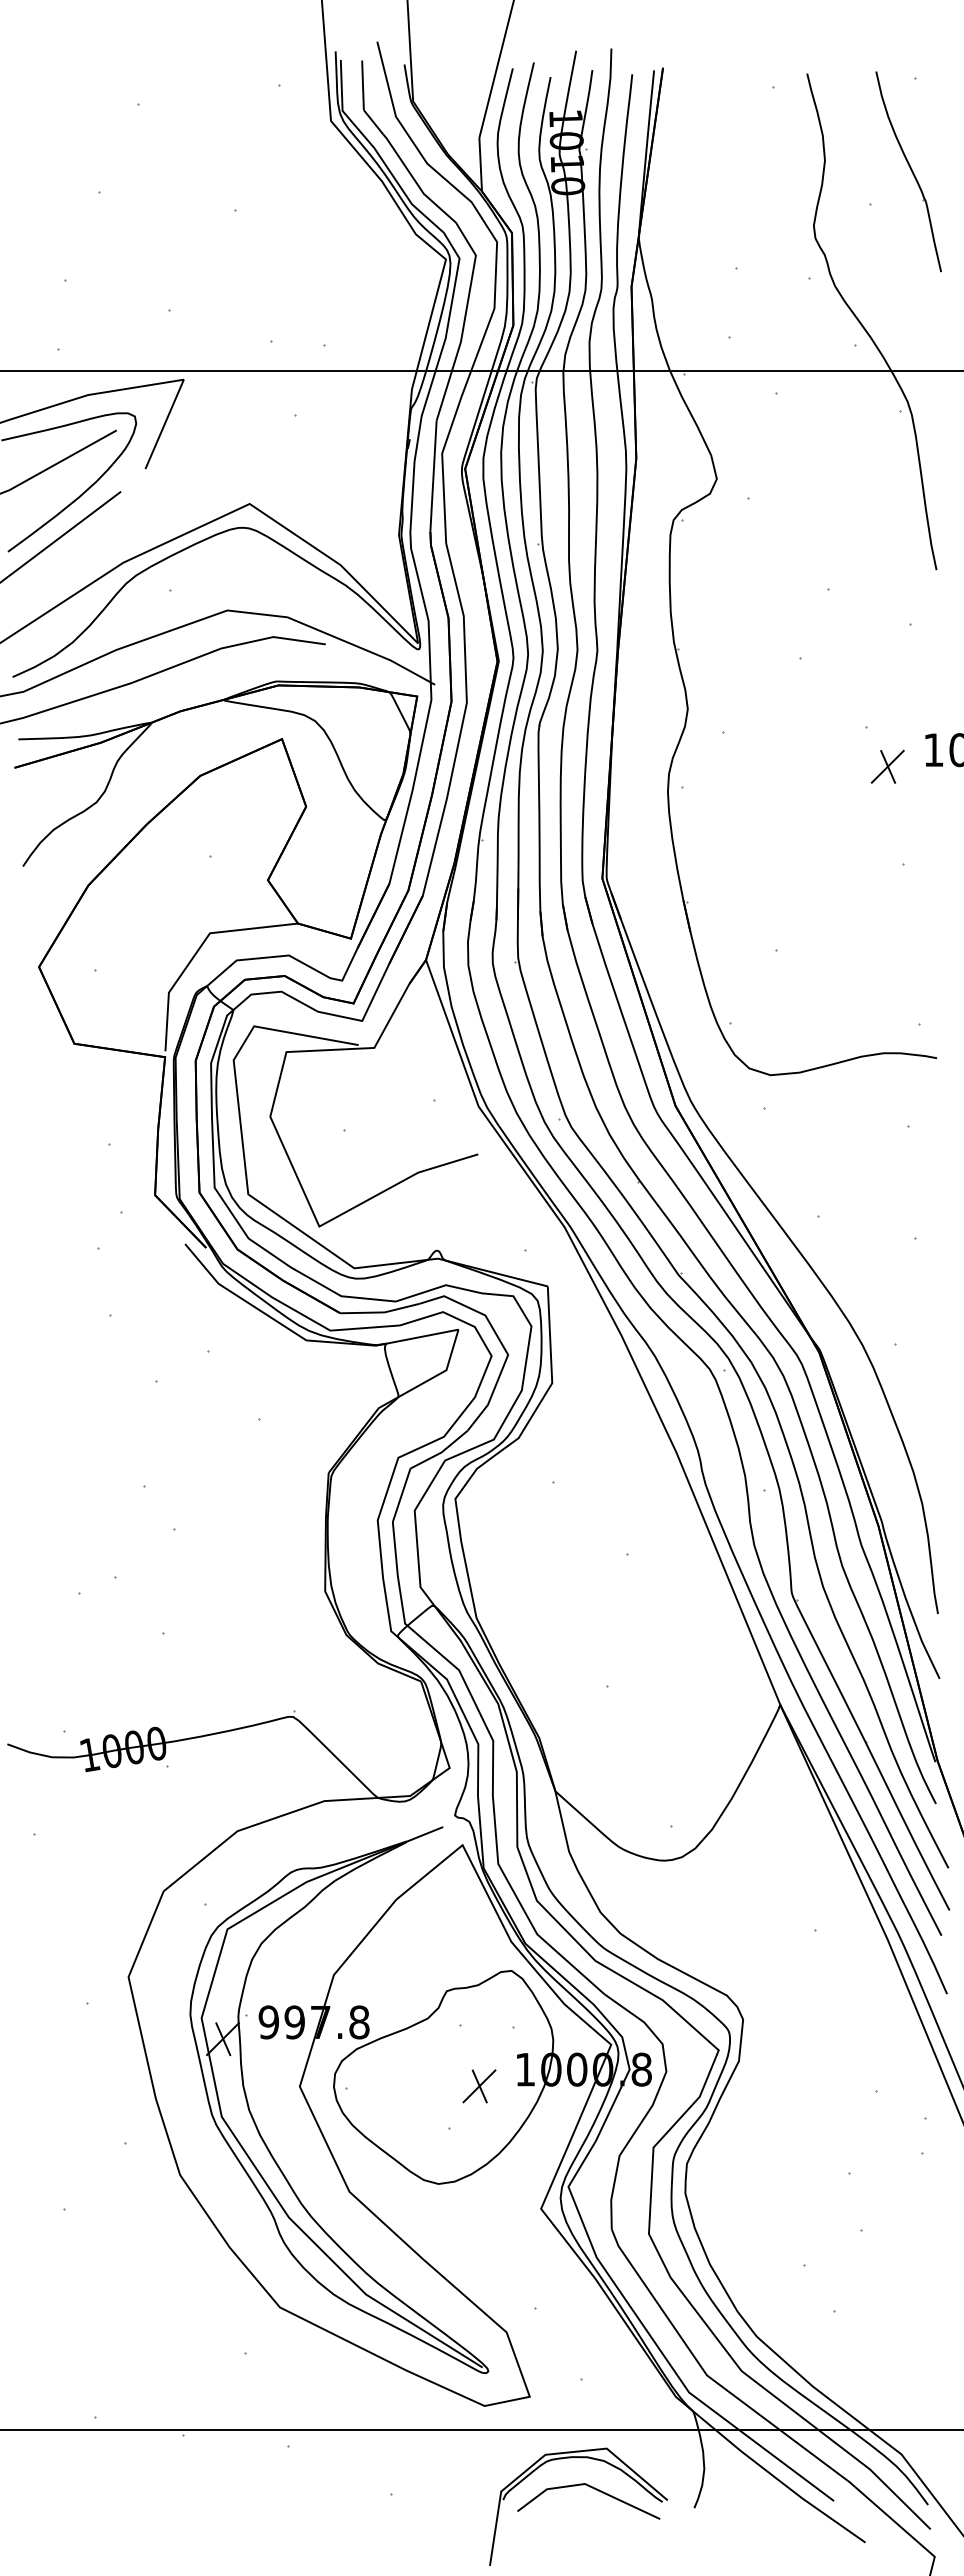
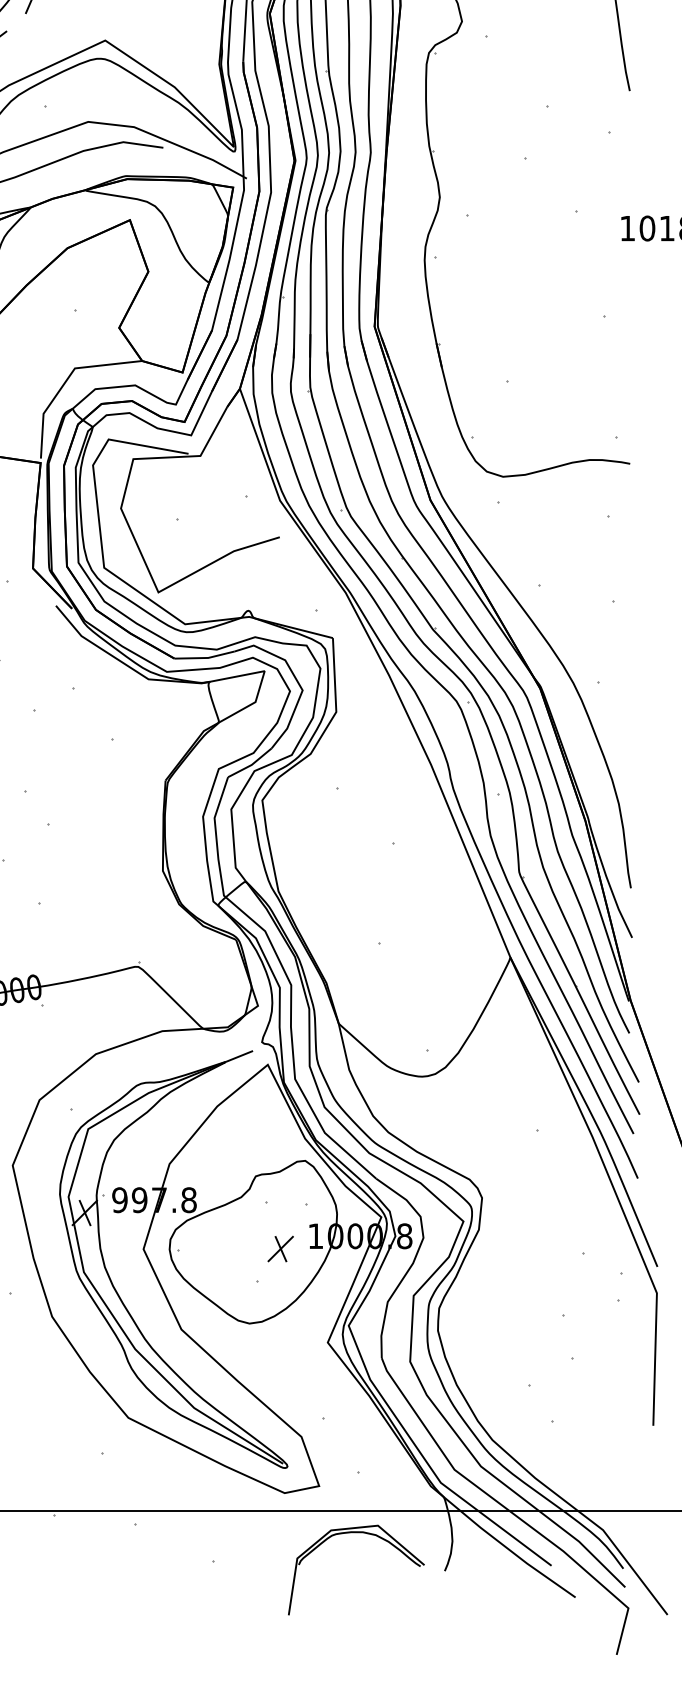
part: (887, 766) -> (592, 241), removed
line: (594, 2489) -> (368, 1556), removed

